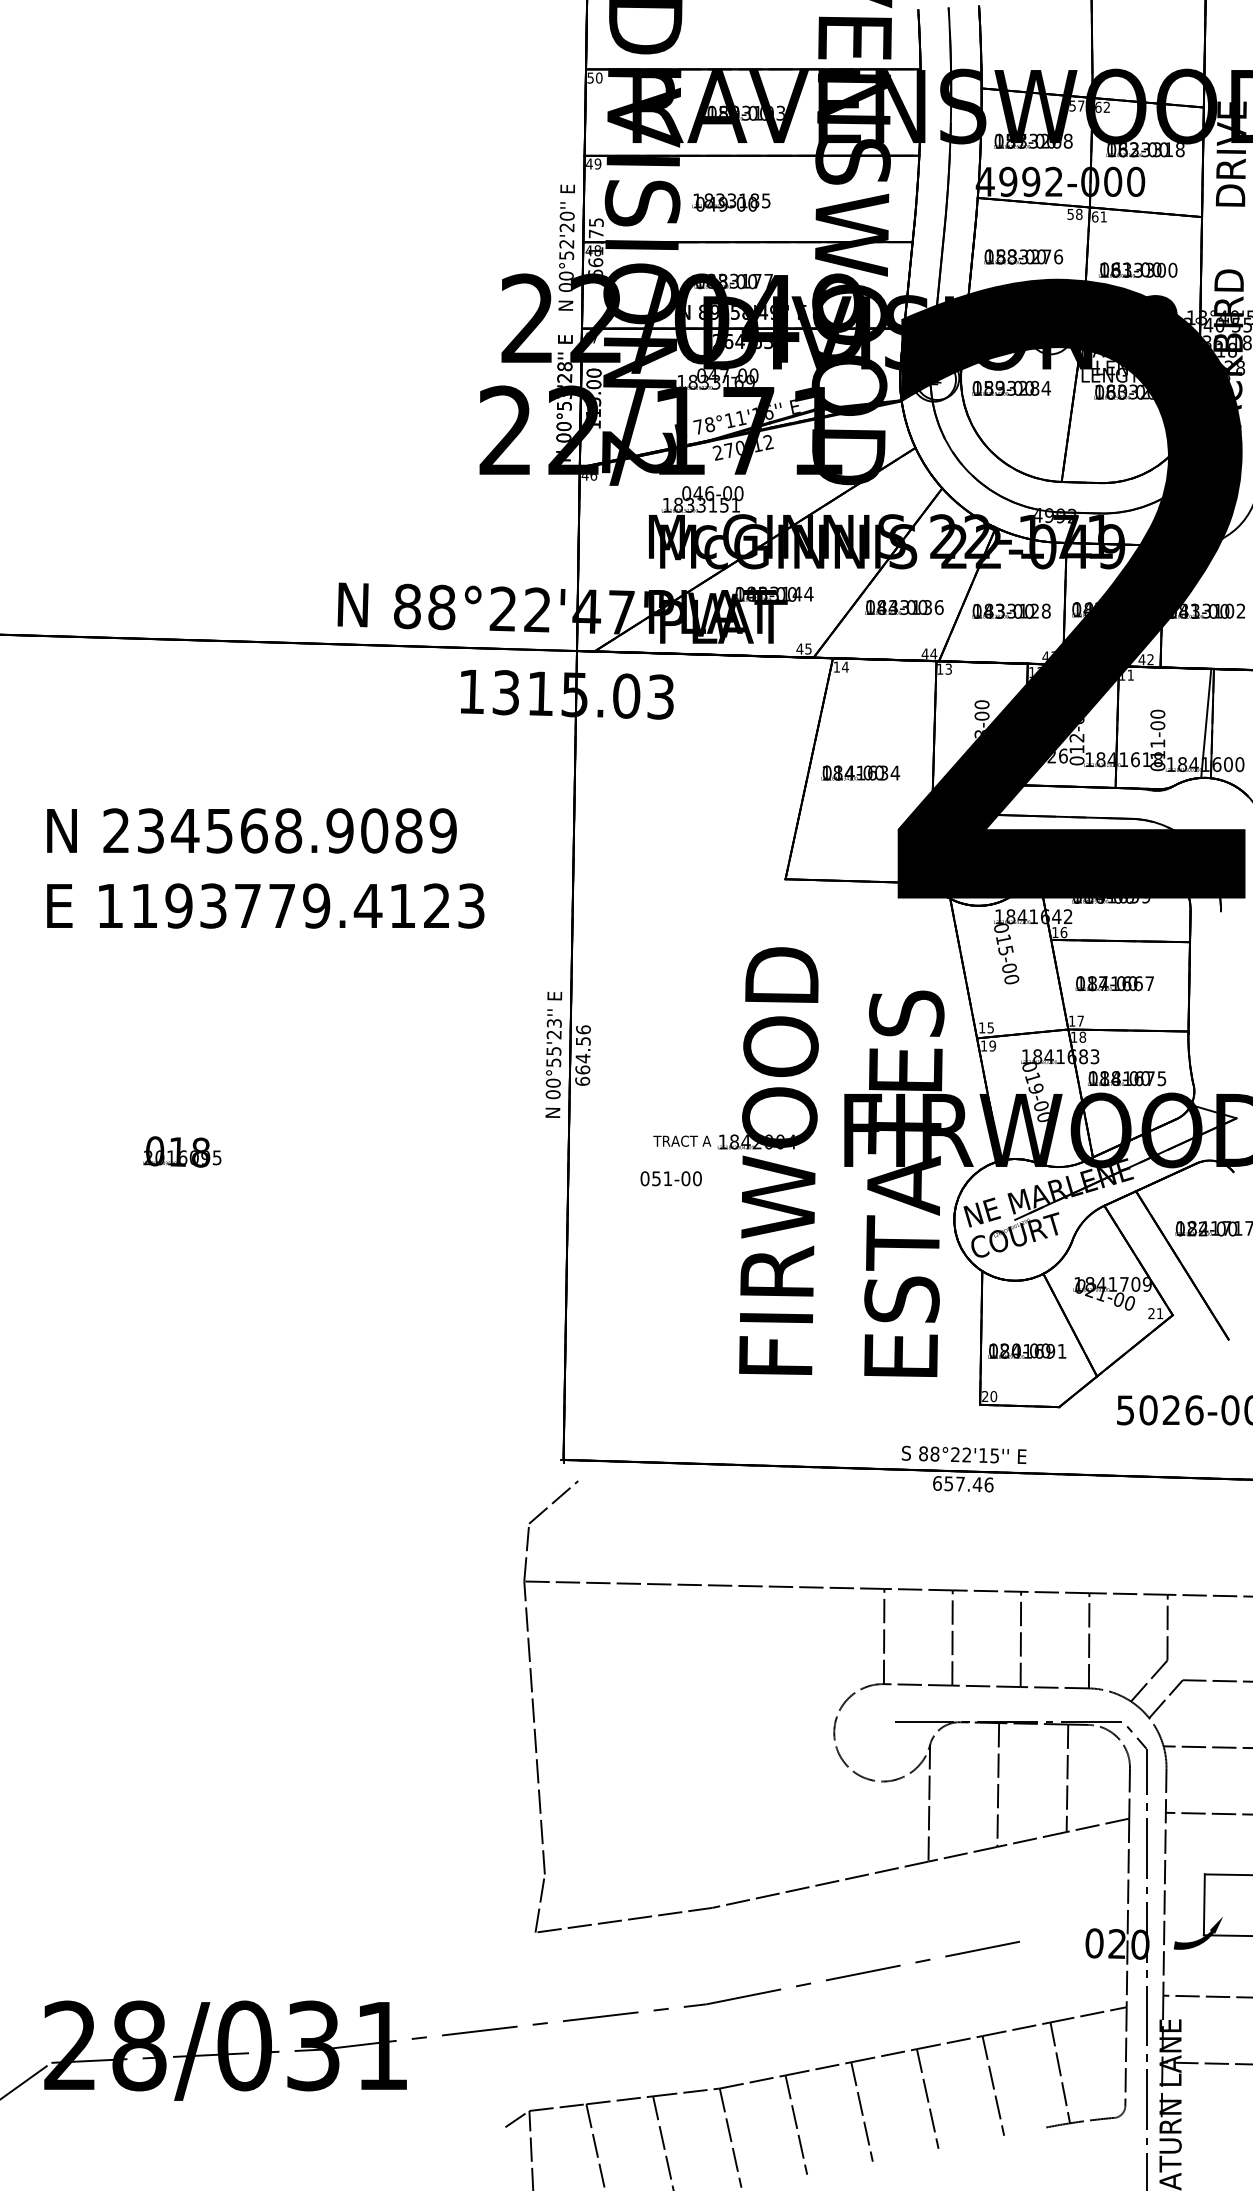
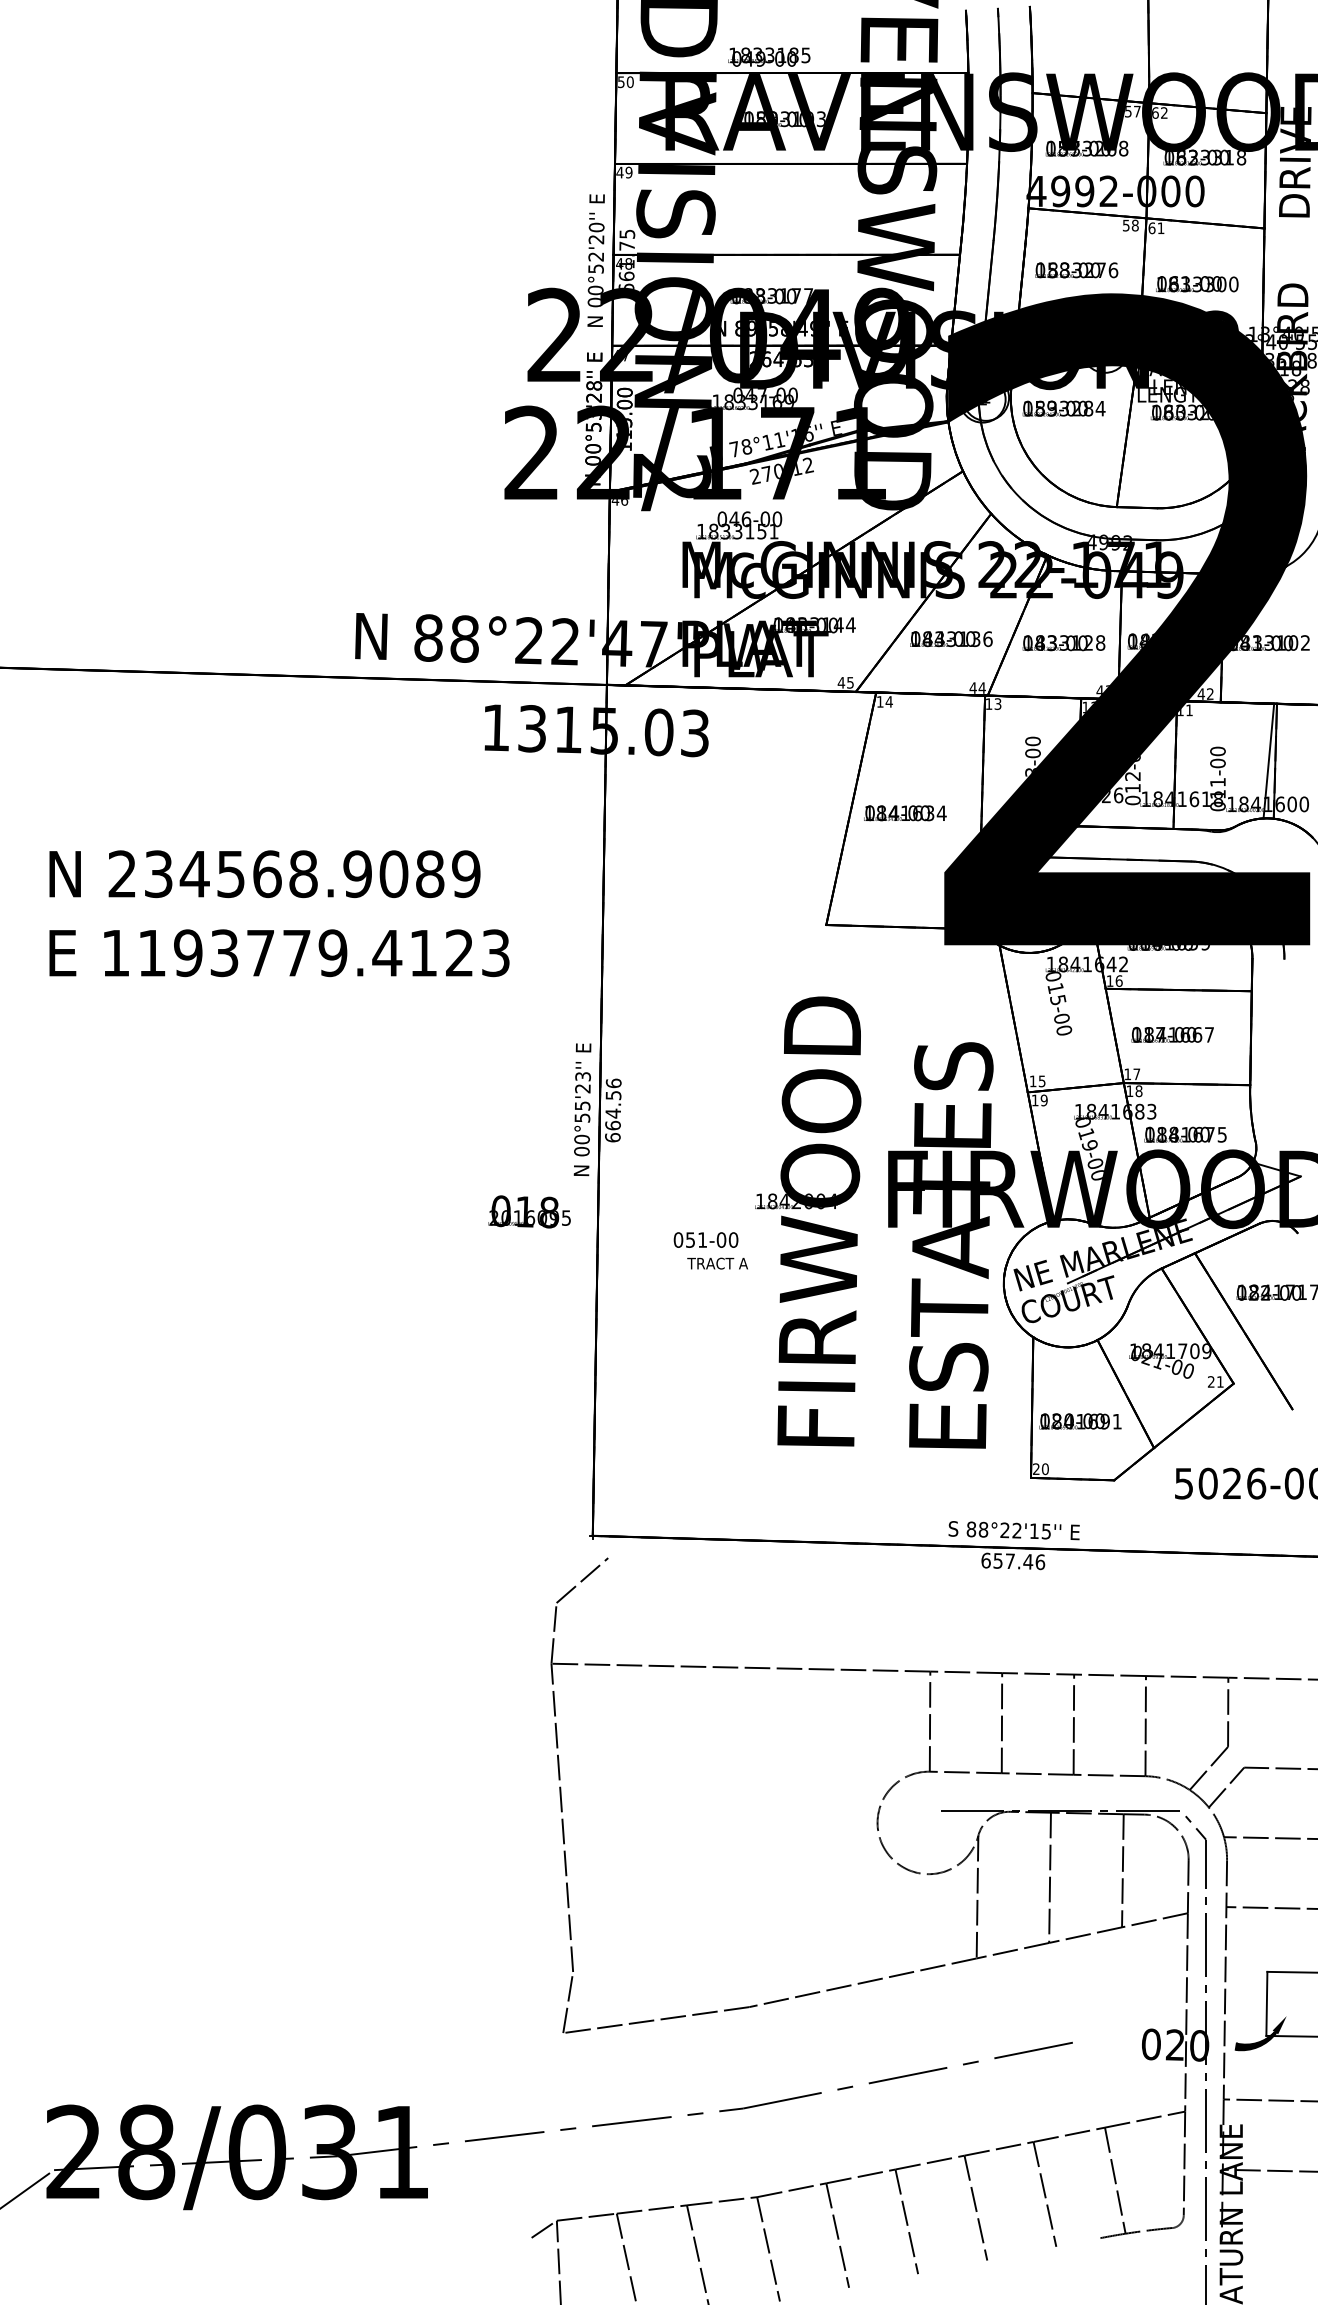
text: (731, 201) -> (769, 56), moved
text: (682, 1141) -> (717, 1263), moved
text: (182, 1151) -> (529, 1211), moved

